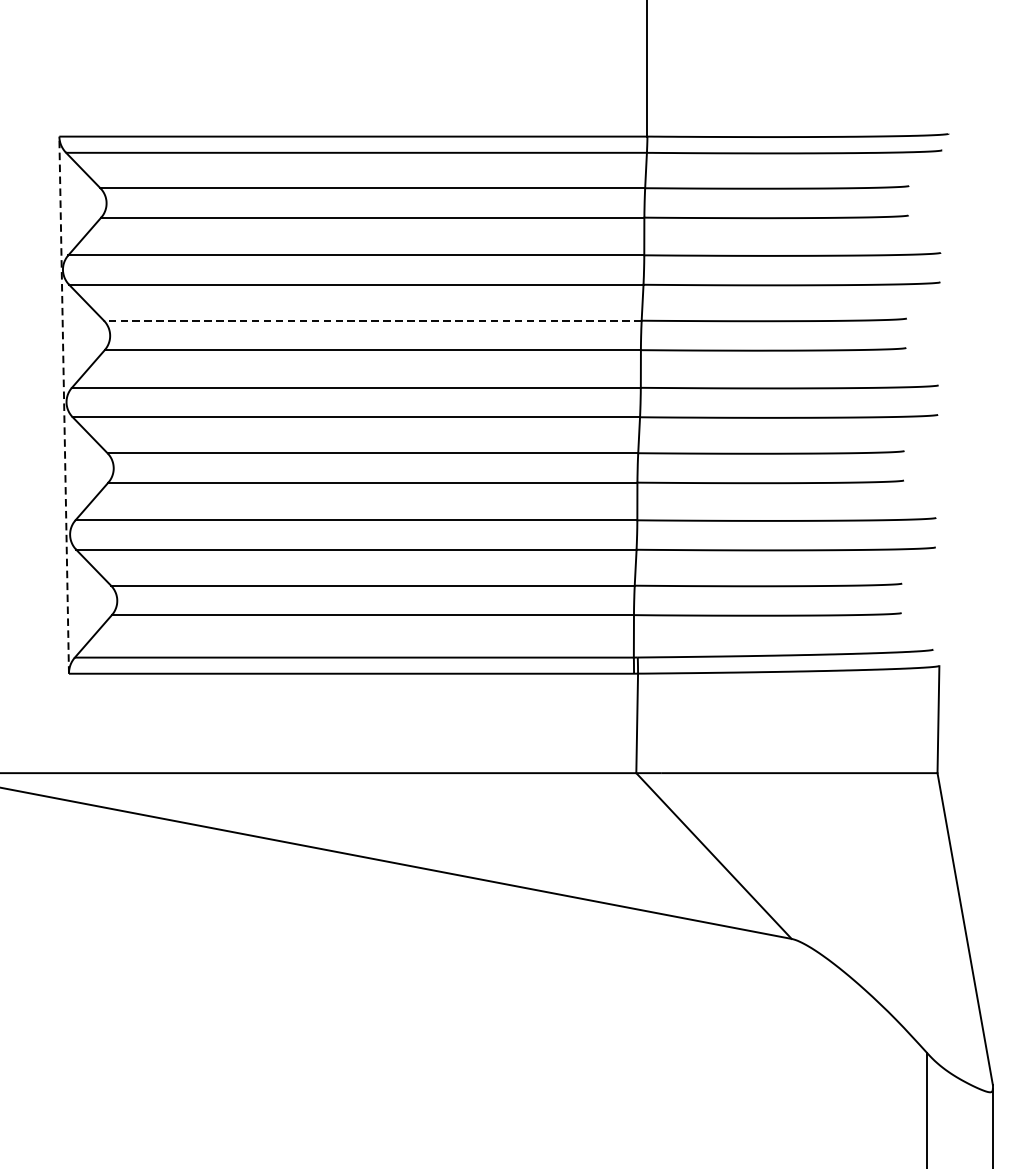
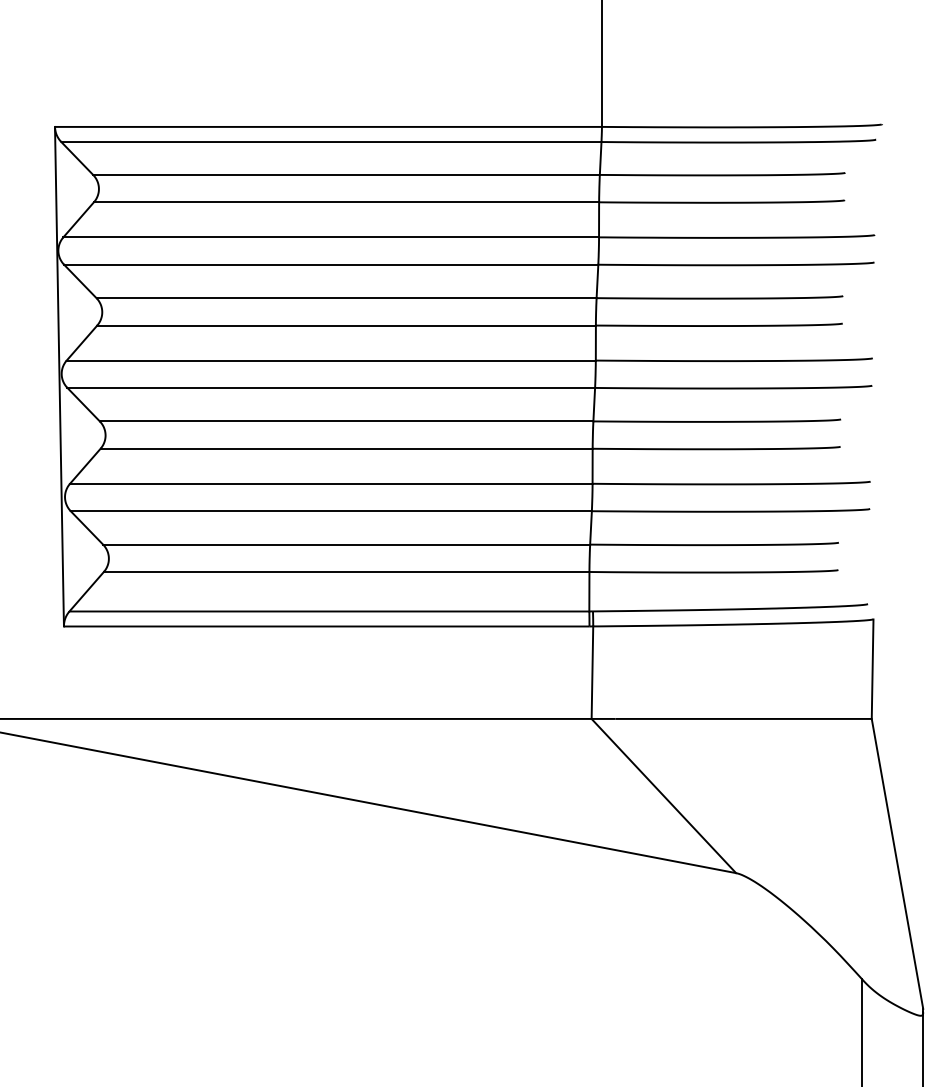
line: (372, 321) -> (346, 298), dashed -> solid
line: (64, 404) -> (59, 376), dashed -> solid

